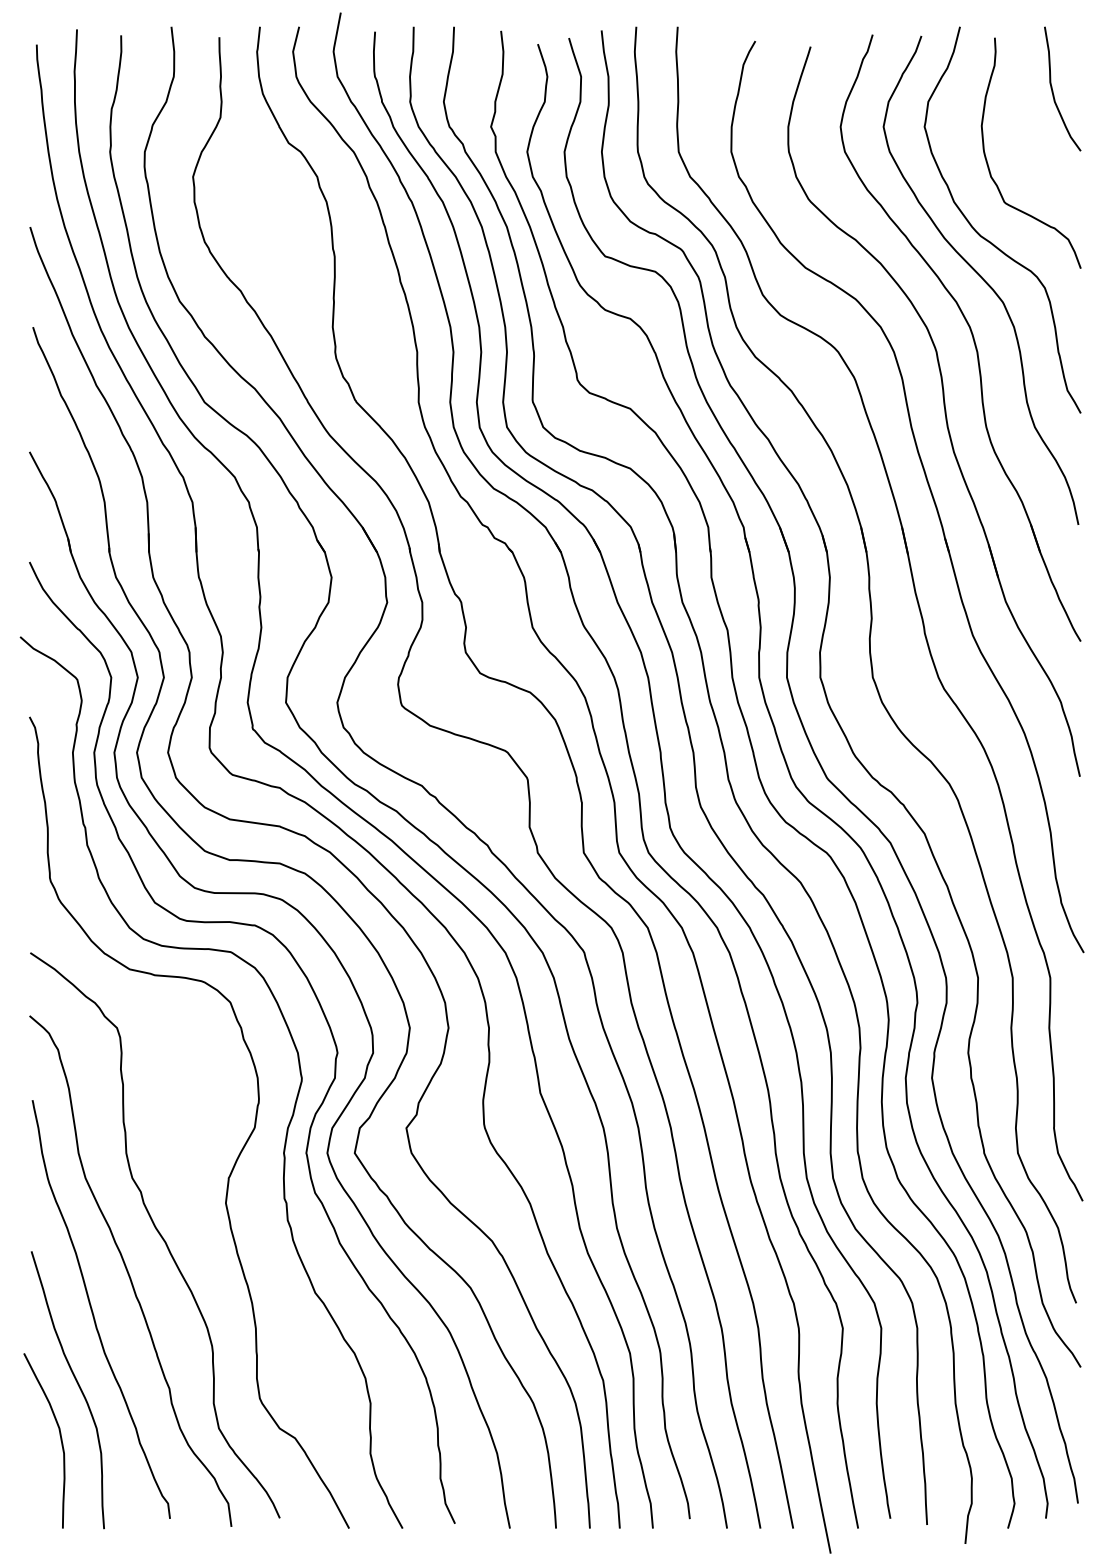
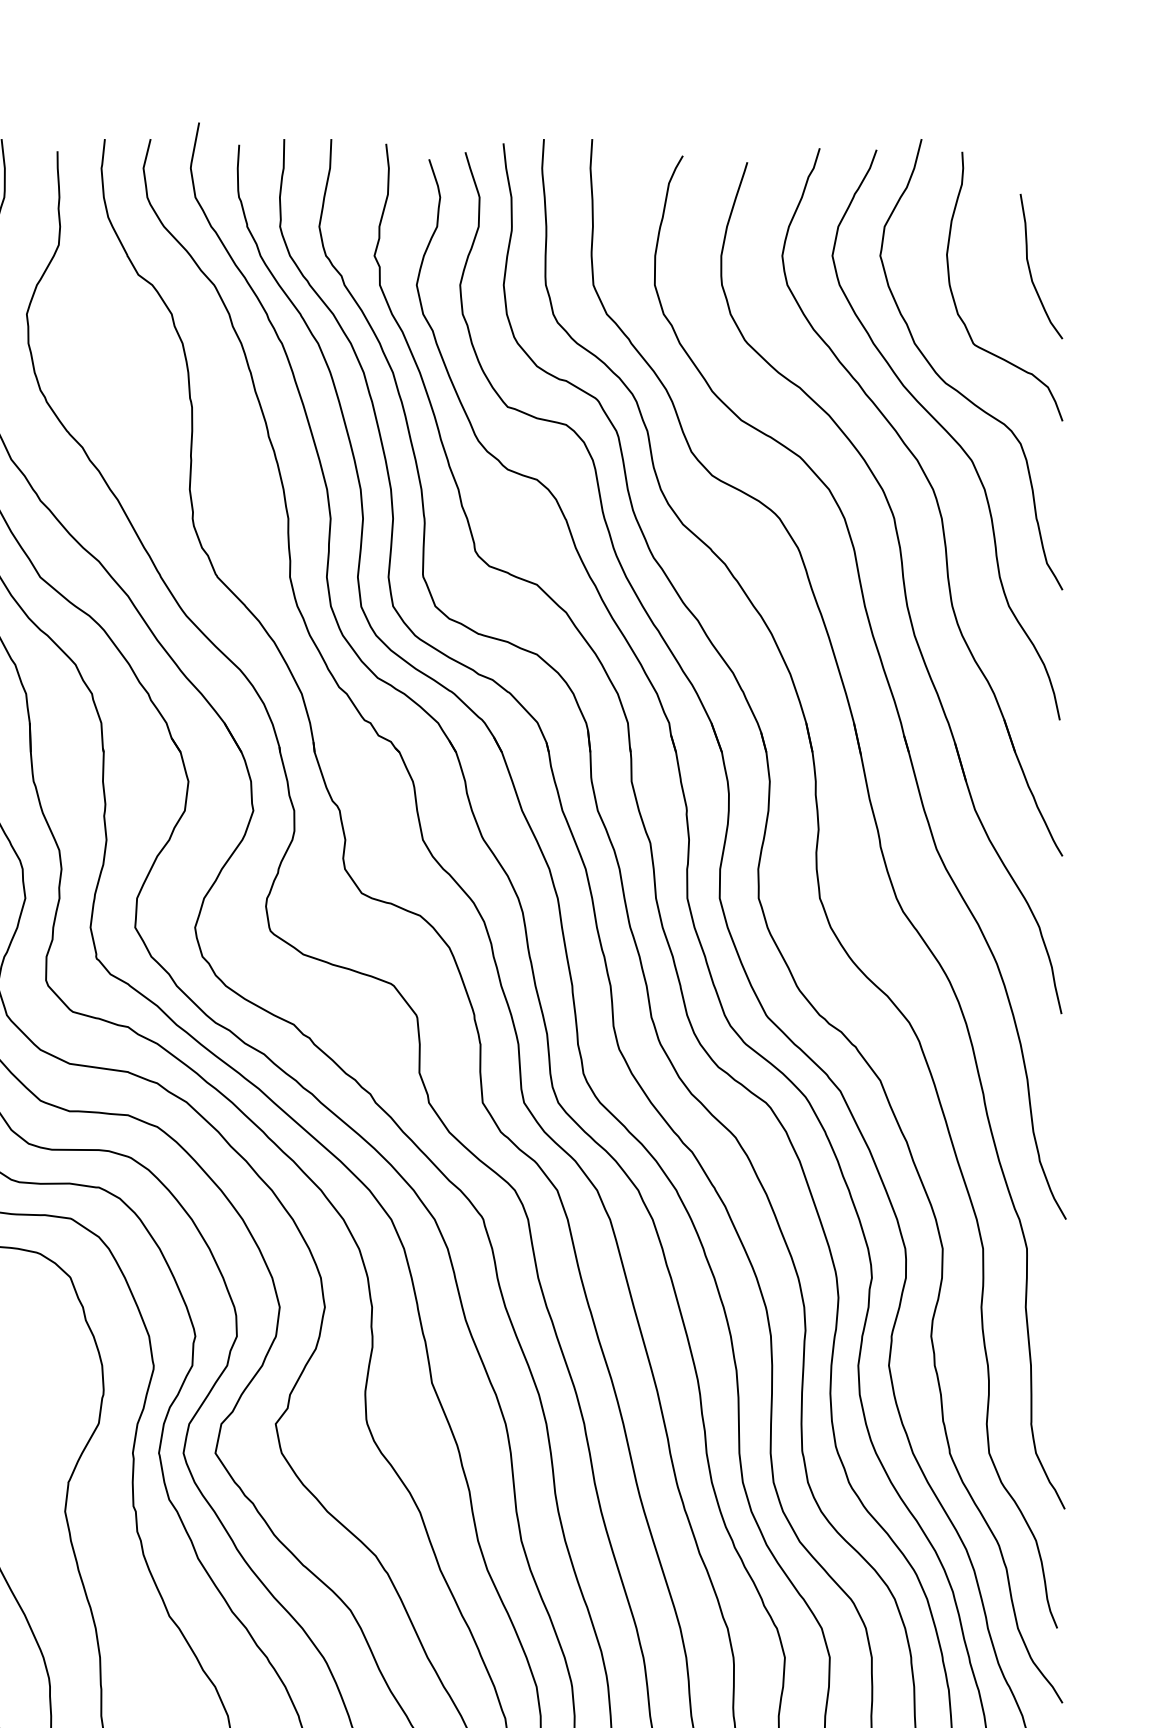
curve: (1053, 90) -> (1030, 268), moved

